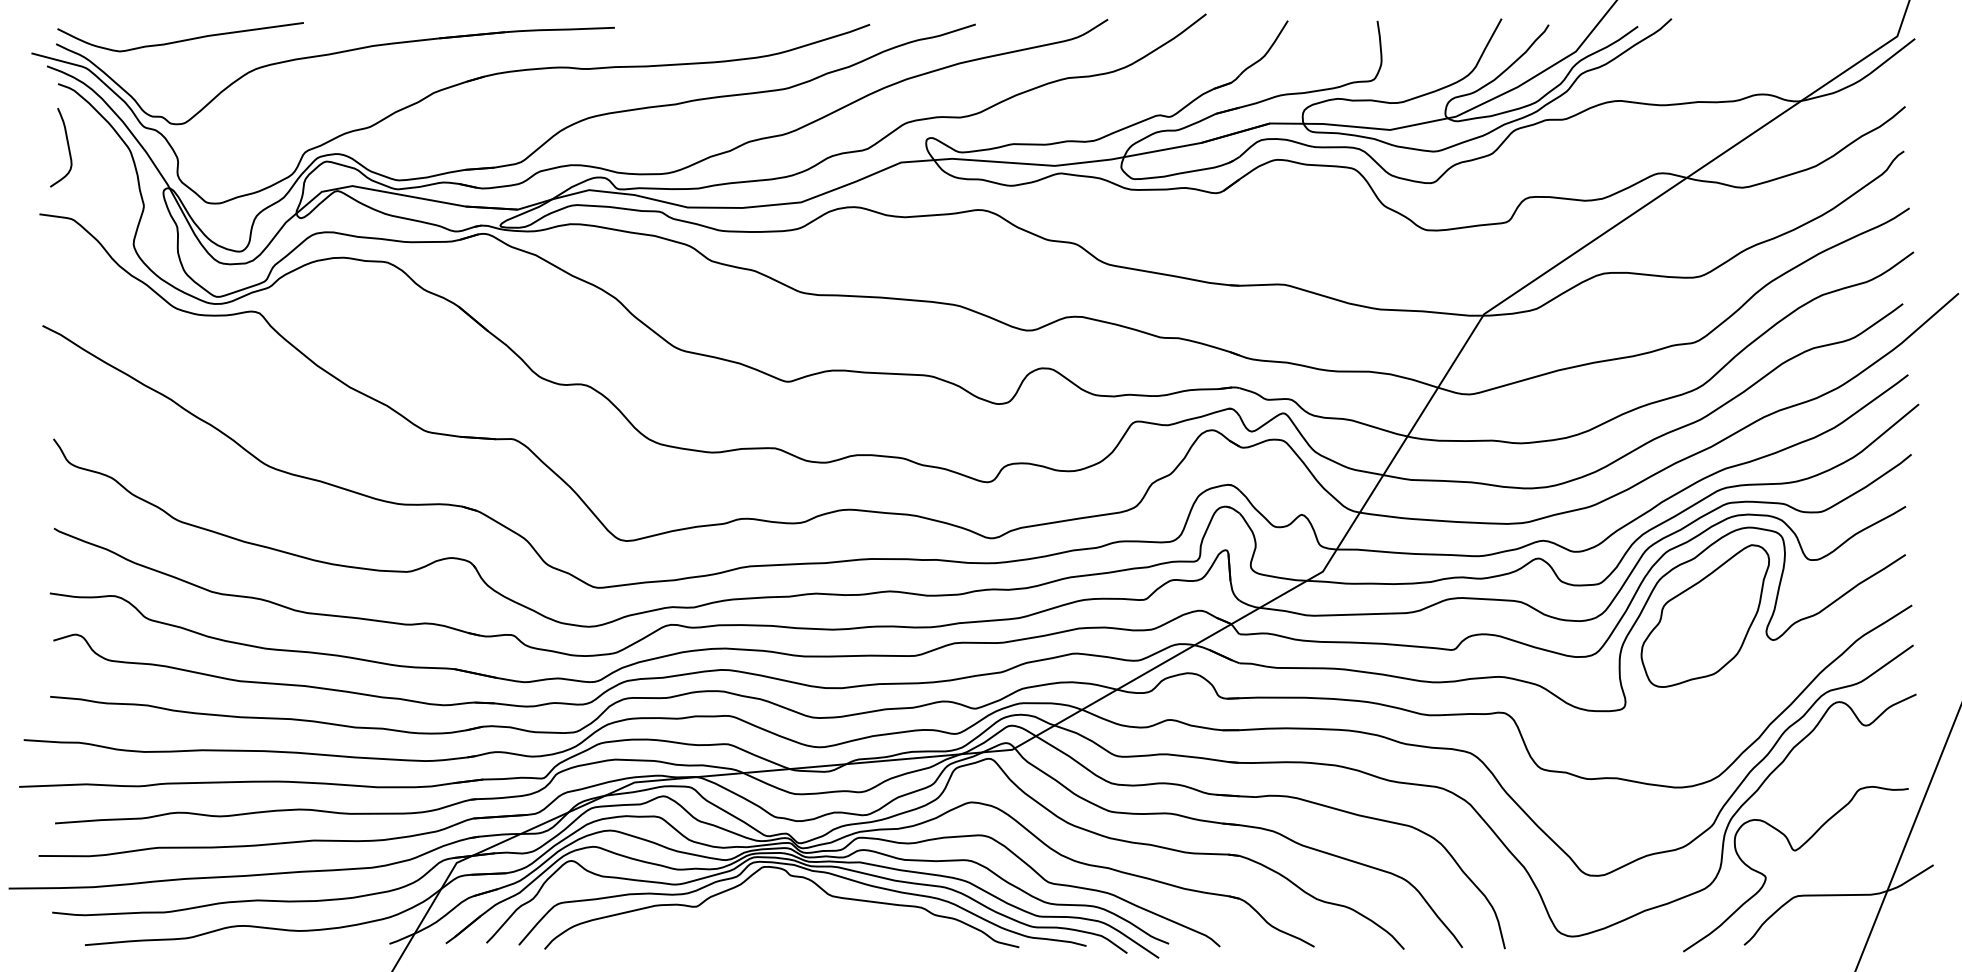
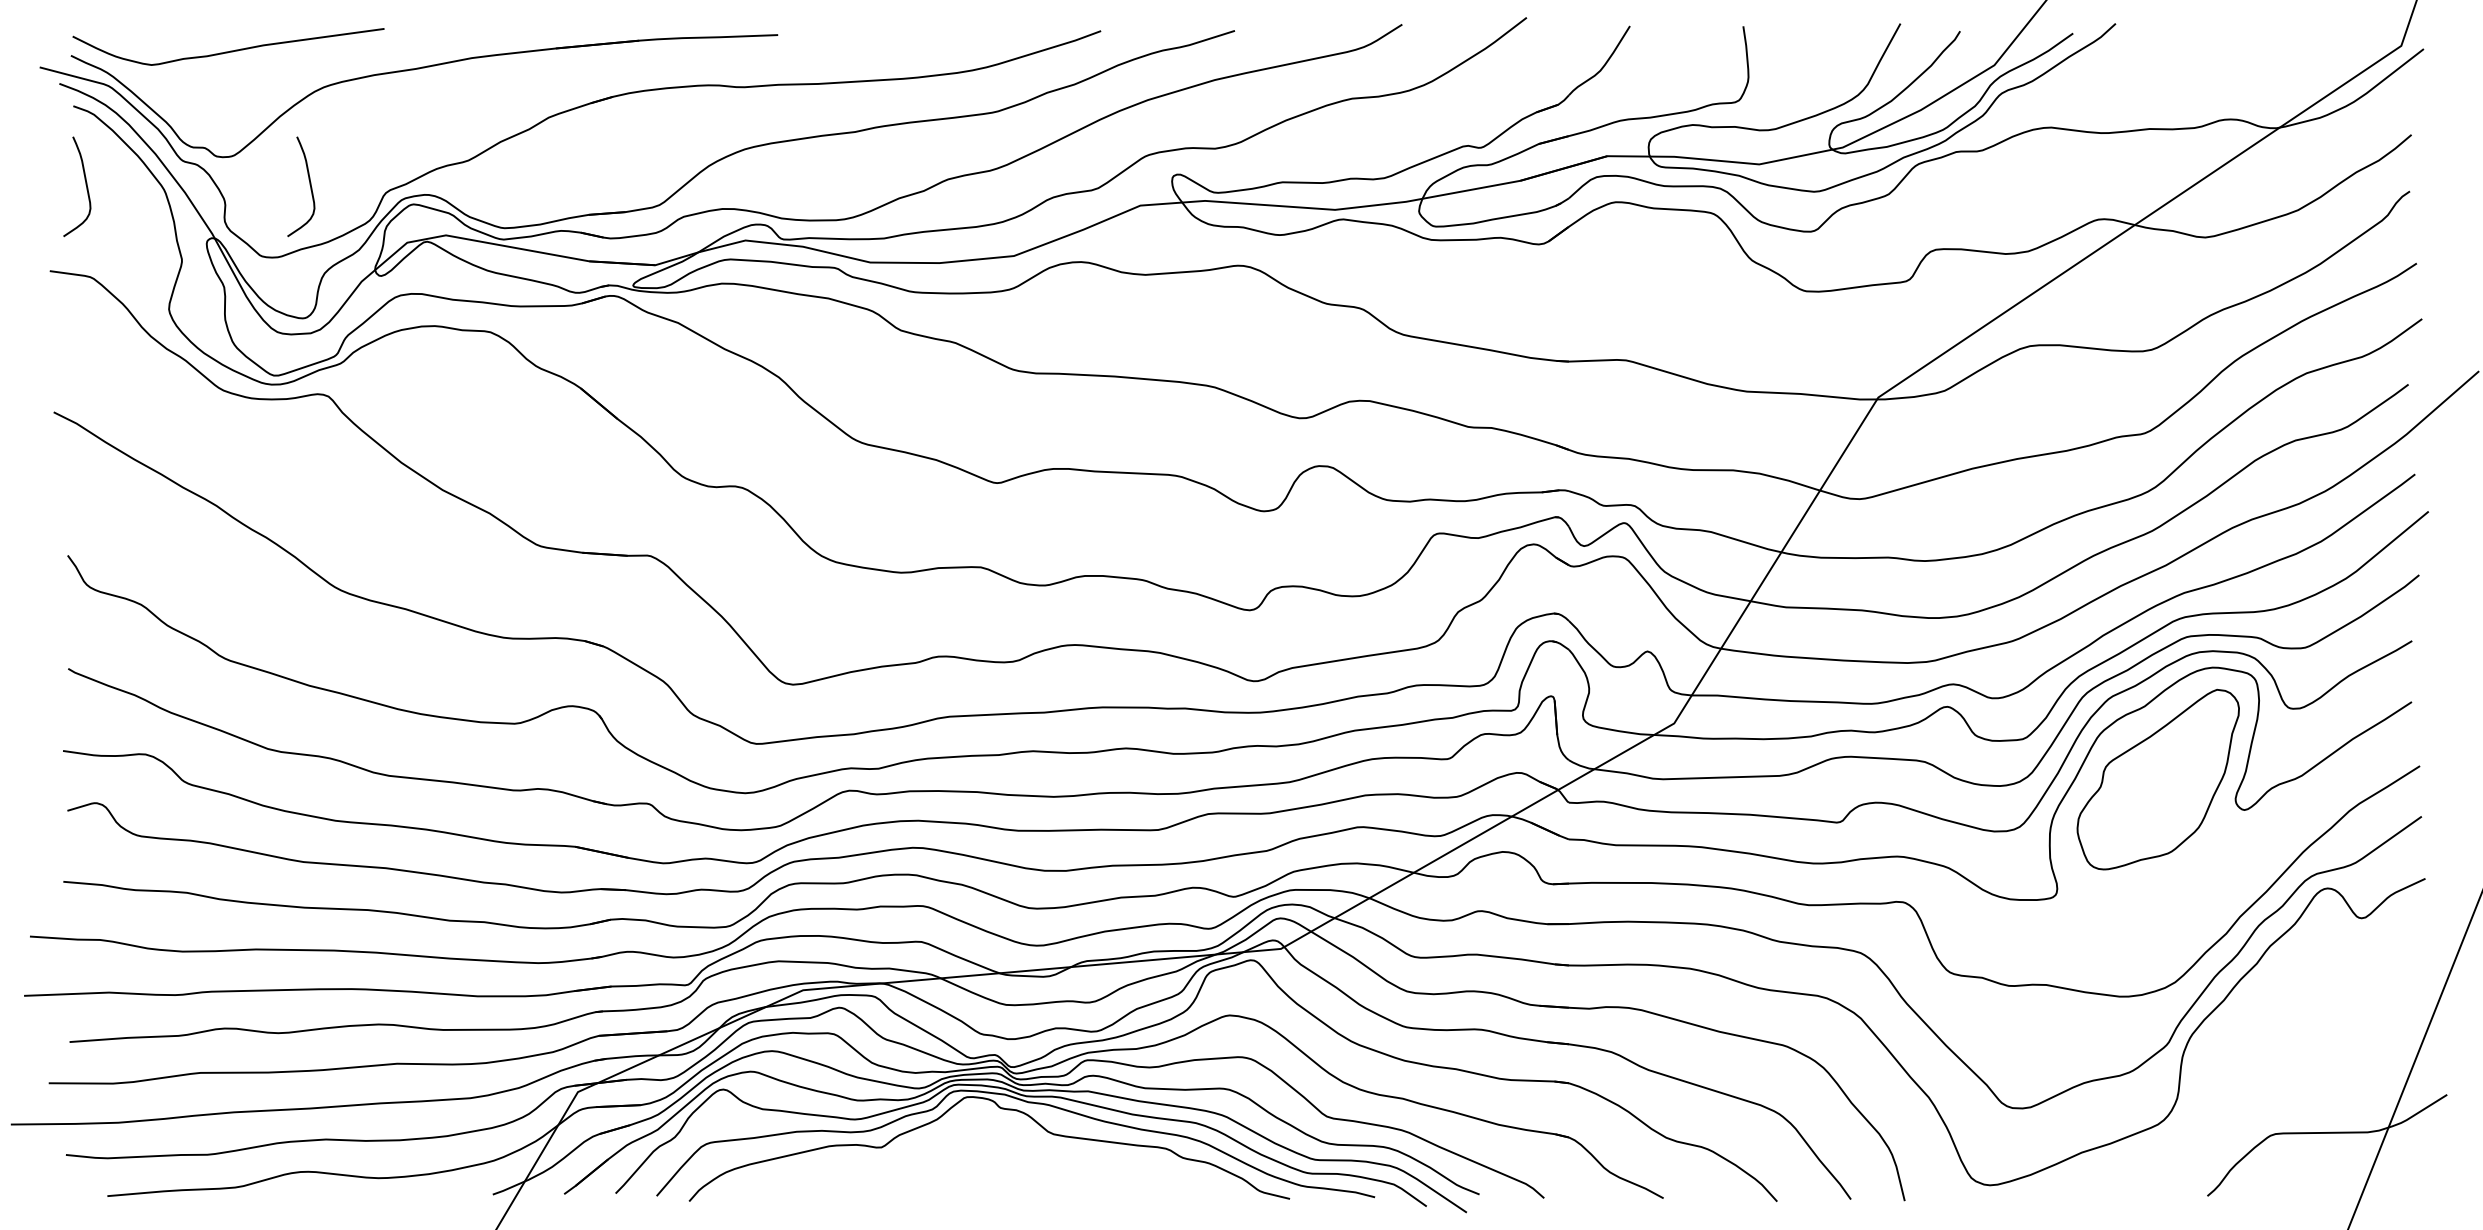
curve: (244, 146) -> (309, 185), added
curve: (1795, 851) -> (2272, 1077), removed

